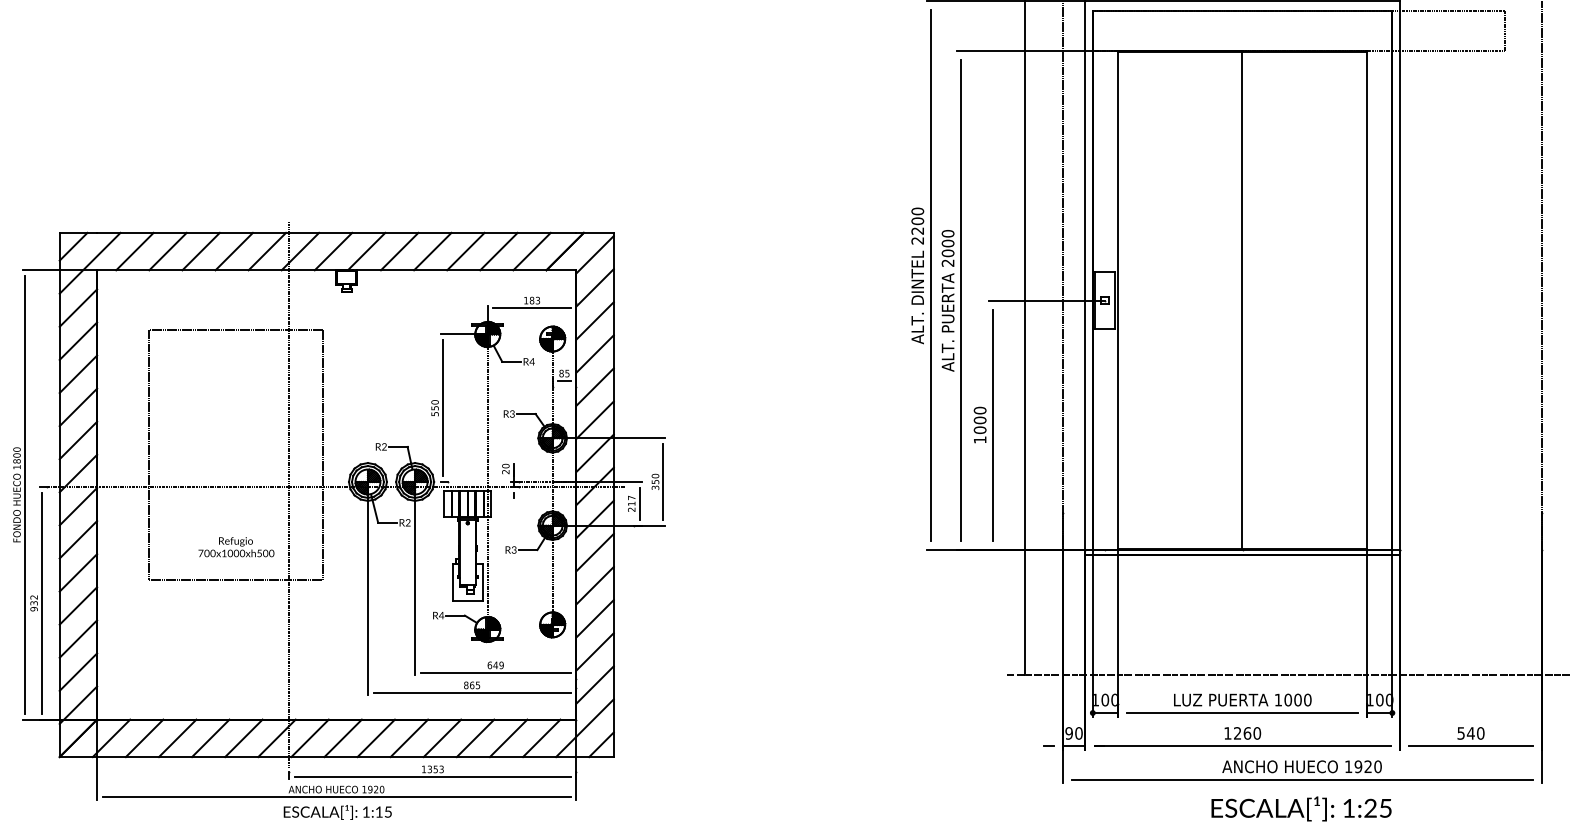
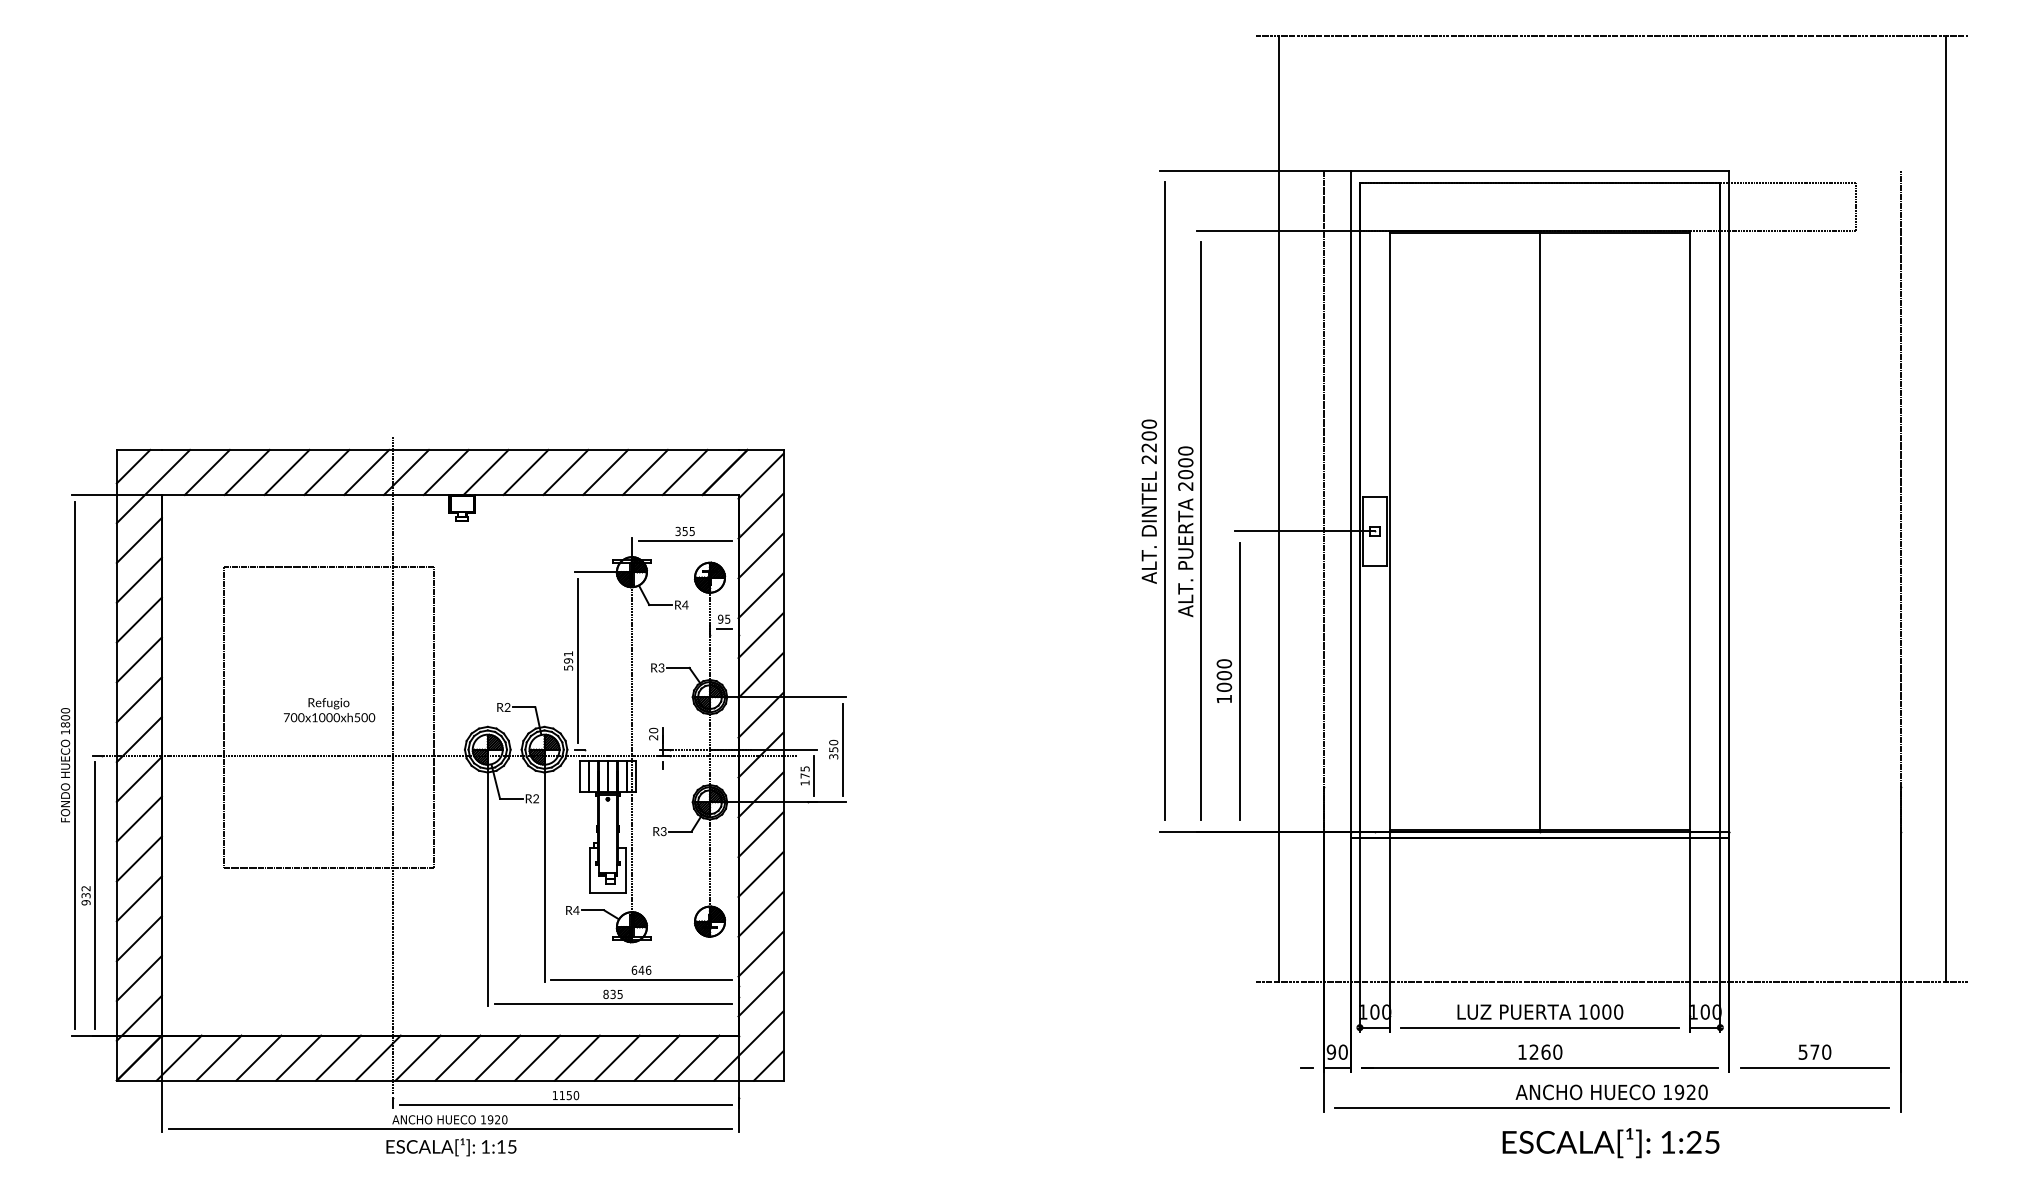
text: (531, 300) -> (684, 531), 183 -> 355
text: (561, 373) -> (720, 619), 85 -> 95
text: (435, 405) -> (568, 657), 550 -> 591
text: (631, 503) -> (804, 775), 217 -> 175
text: (236, 547) -> (329, 710), moved
text: (501, 664) -> (648, 969), 649 -> 646
text: (471, 684) -> (612, 993), 865 -> 835
text: (1470, 732) -> (1814, 1051), 540 -> 570
text: (435, 769) -> (569, 1095), 1353 -> 1150

